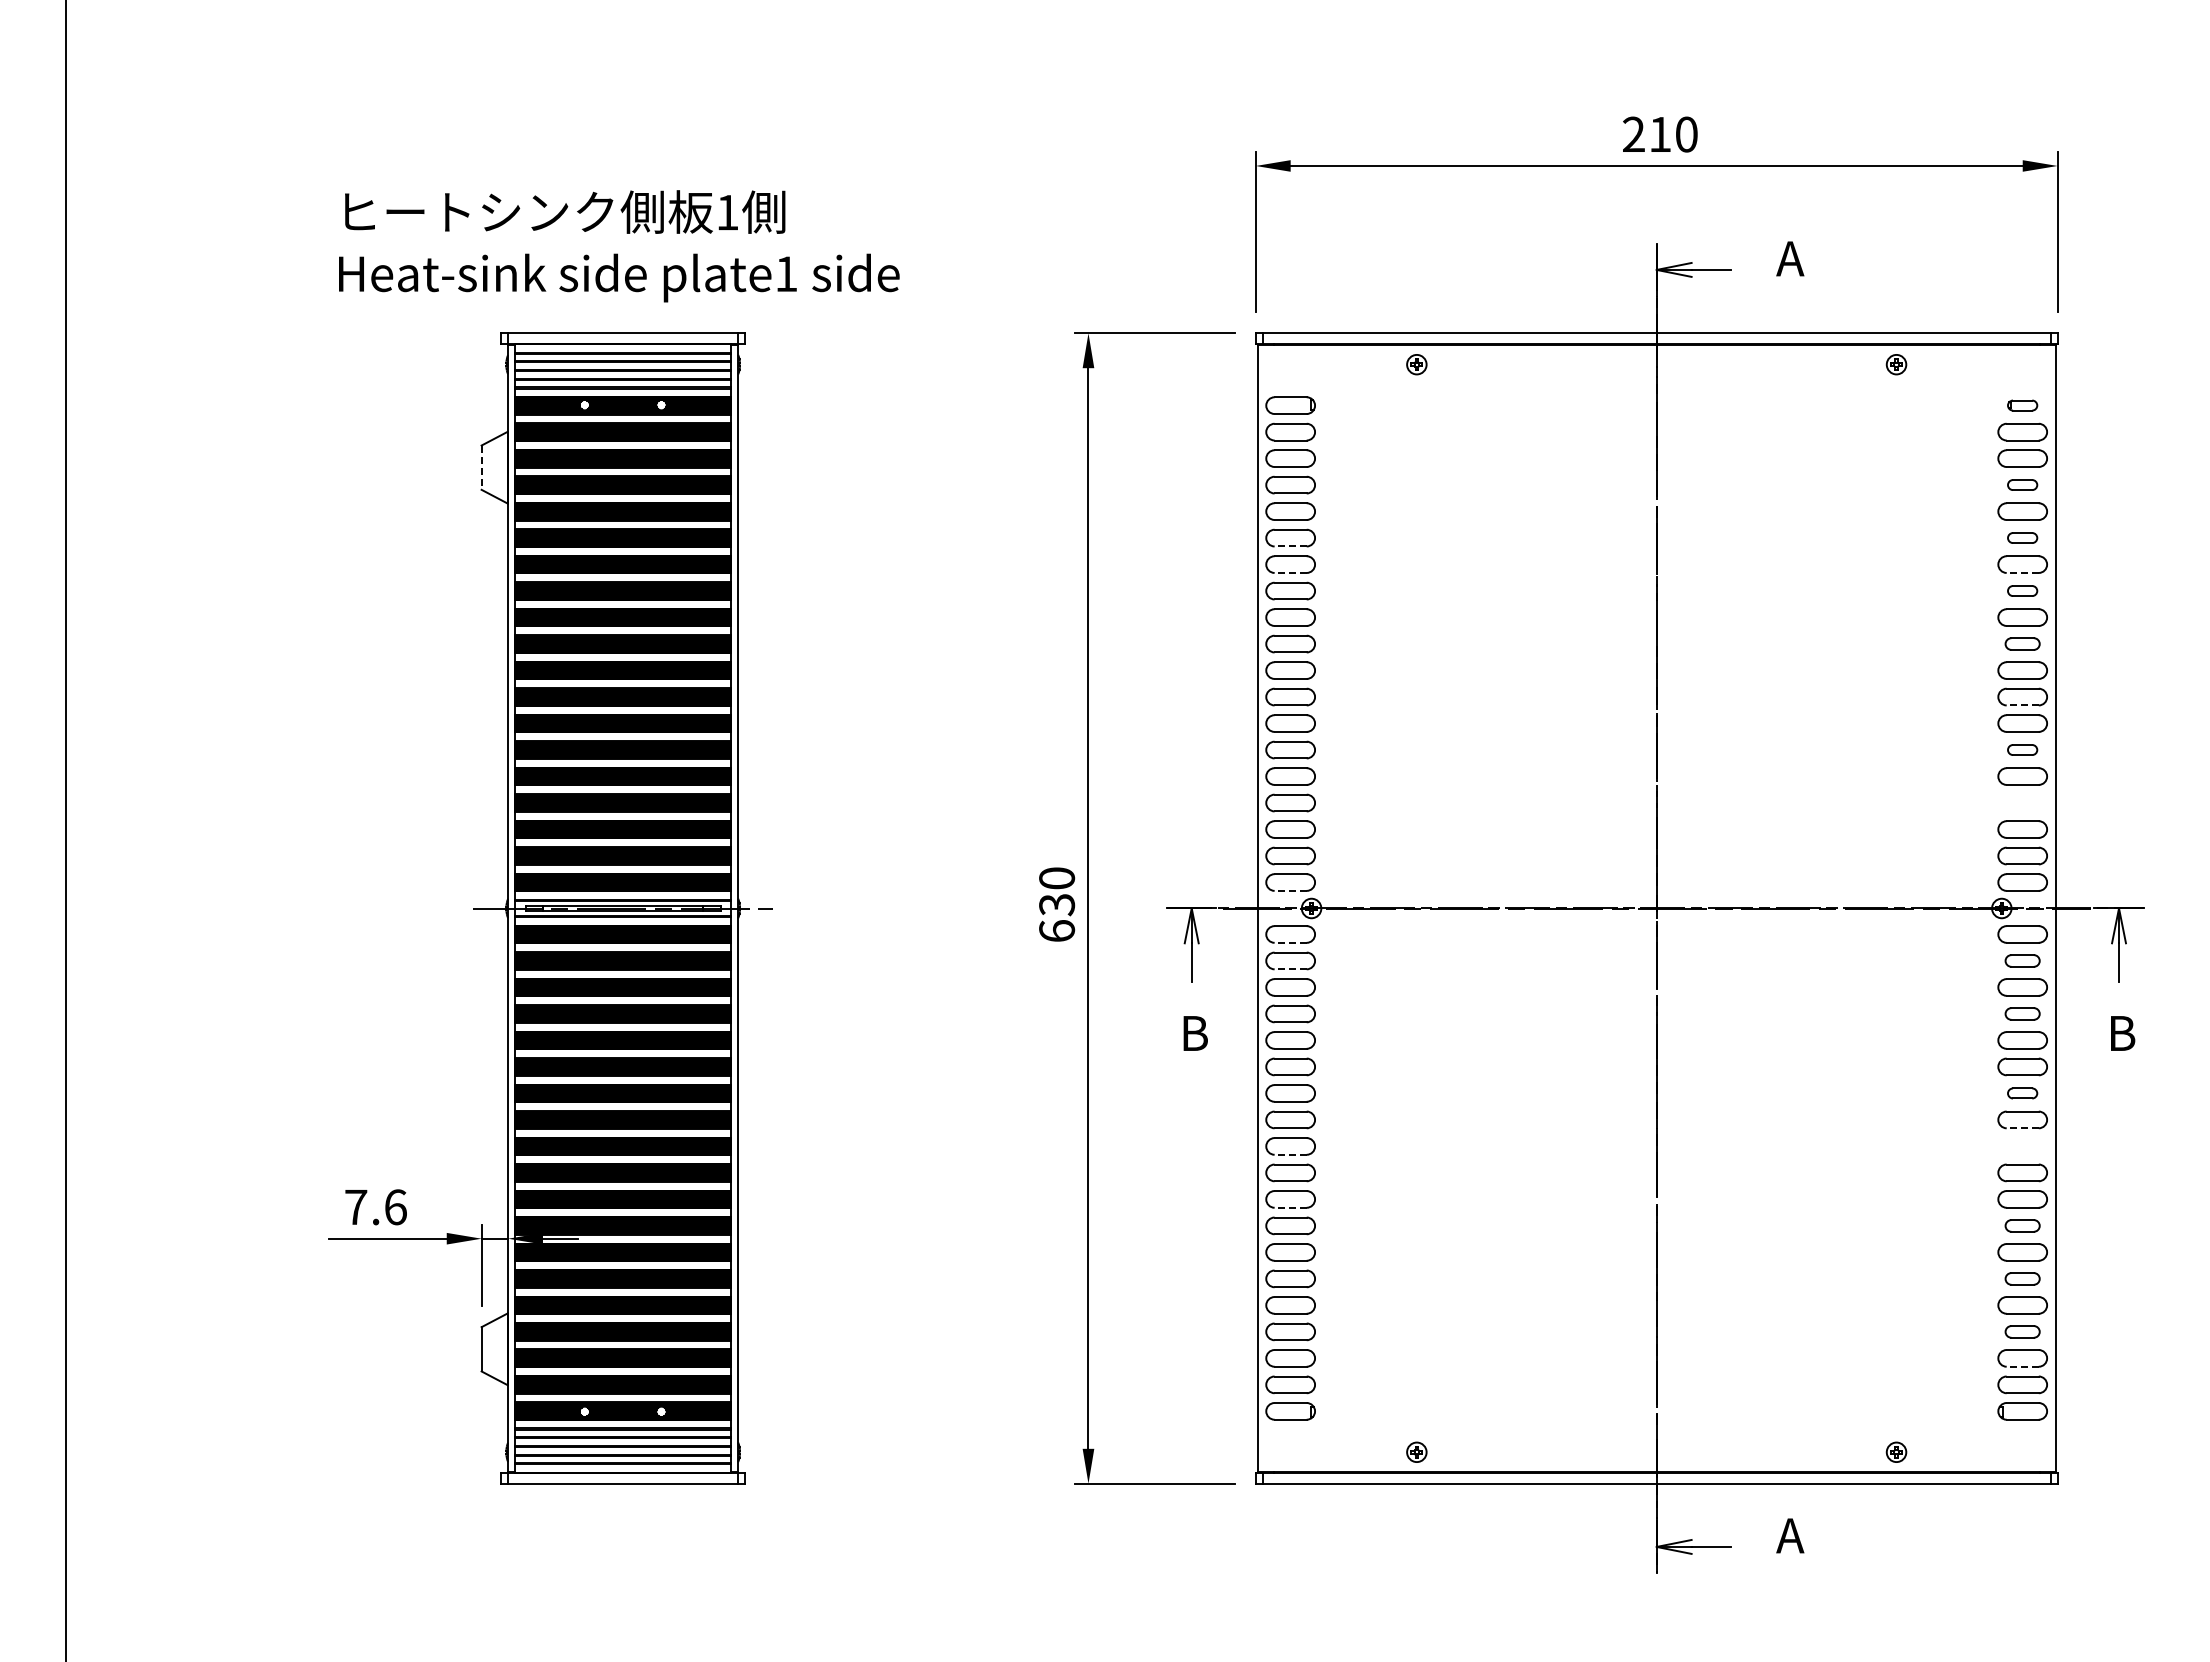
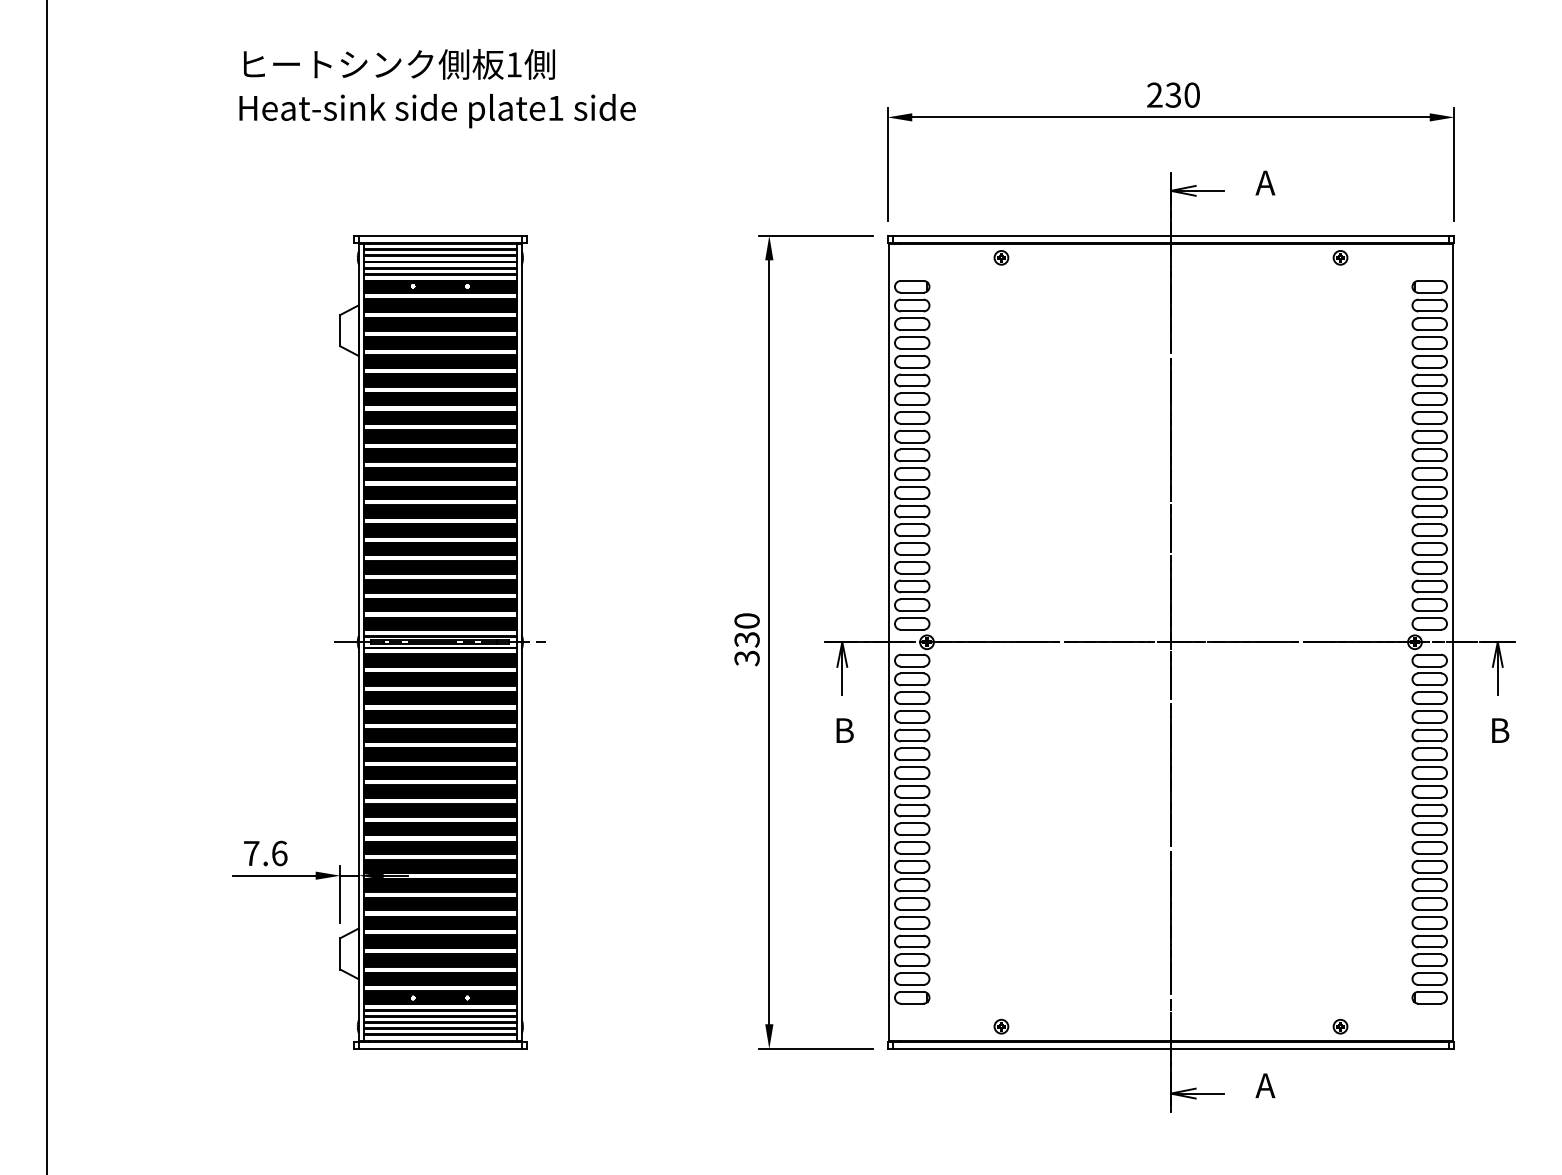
text: (1659, 134) -> (1172, 95), 210 -> 230
text: (619, 246) -> (437, 88), moved
part: (2022, 405) -> (1429, 286), size x1.67
line: (481, 468) -> (340, 331), dashed -> solid
part: (2022, 484) -> (1429, 342), size x1.67
part: (2022, 537) -> (1429, 380), size x1.67
line: (1290, 546) -> (912, 386), dashed -> solid
line: (1290, 572) -> (912, 404), dashed -> solid
line: (2022, 572) -> (1429, 404), dashed -> solid
part: (2022, 590) -> (1429, 417), size x1.67
part: (2022, 643) -> (1429, 454), size x1.43
line: (2022, 705) -> (1429, 498), dashed -> solid
part: (2022, 749) -> (1429, 529), size x1.67
part: (2022, 802) -> (1429, 567), added
line: (1290, 890) -> (912, 629), dashed -> solid
text: (1057, 931) -> (747, 658), 630 -> 330
line: (1290, 942) -> (912, 666), dashed -> solid
part: (2022, 960) -> (1429, 679), size x1.43
line: (1290, 969) -> (912, 685), dashed -> solid
part: (2022, 1013) -> (1429, 716), size x1.43
part: (2022, 1093) -> (1429, 773), size x1.67
line: (2022, 1128) -> (1429, 797), dashed -> solid
part: (2022, 1146) -> (1429, 810), added
line: (1290, 1154) -> (912, 816), dashed -> solid
line: (1290, 1207) -> (912, 853), dashed -> solid
part: (2022, 1225) -> (1429, 866), size x1.43
part: (2022, 1278) -> (1429, 903), size x1.43
part: (2022, 1331) -> (1429, 941), size x1.43
line: (2022, 1366) -> (1429, 966), dashed -> solid

